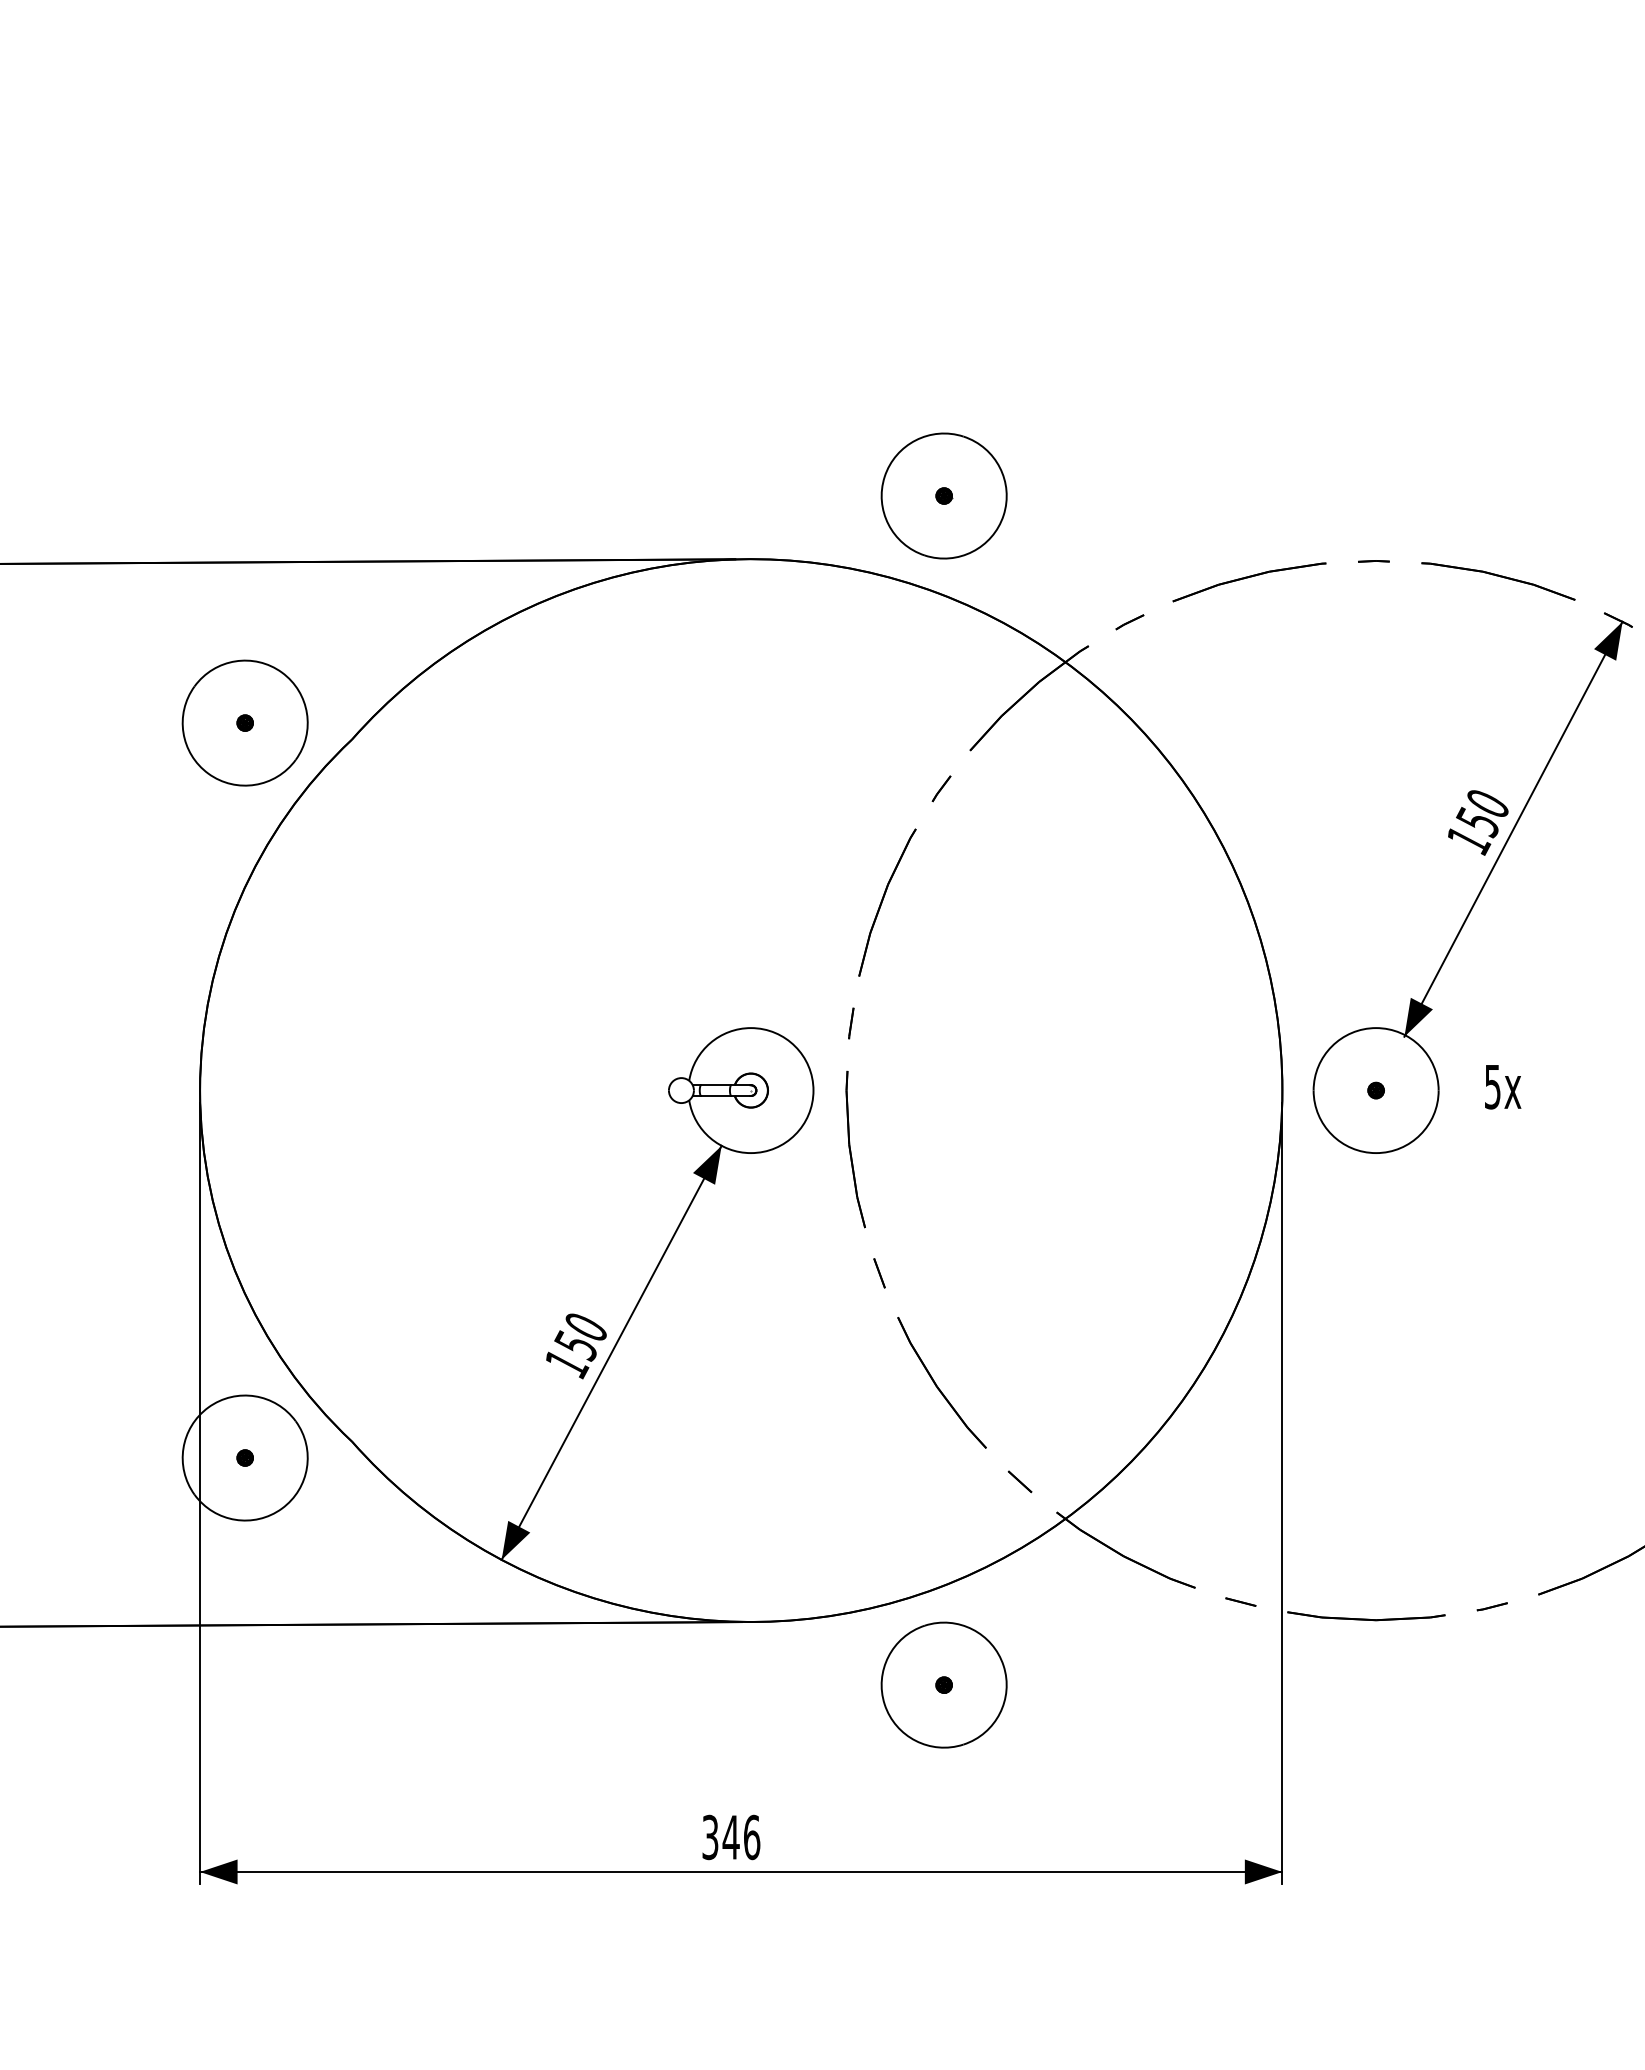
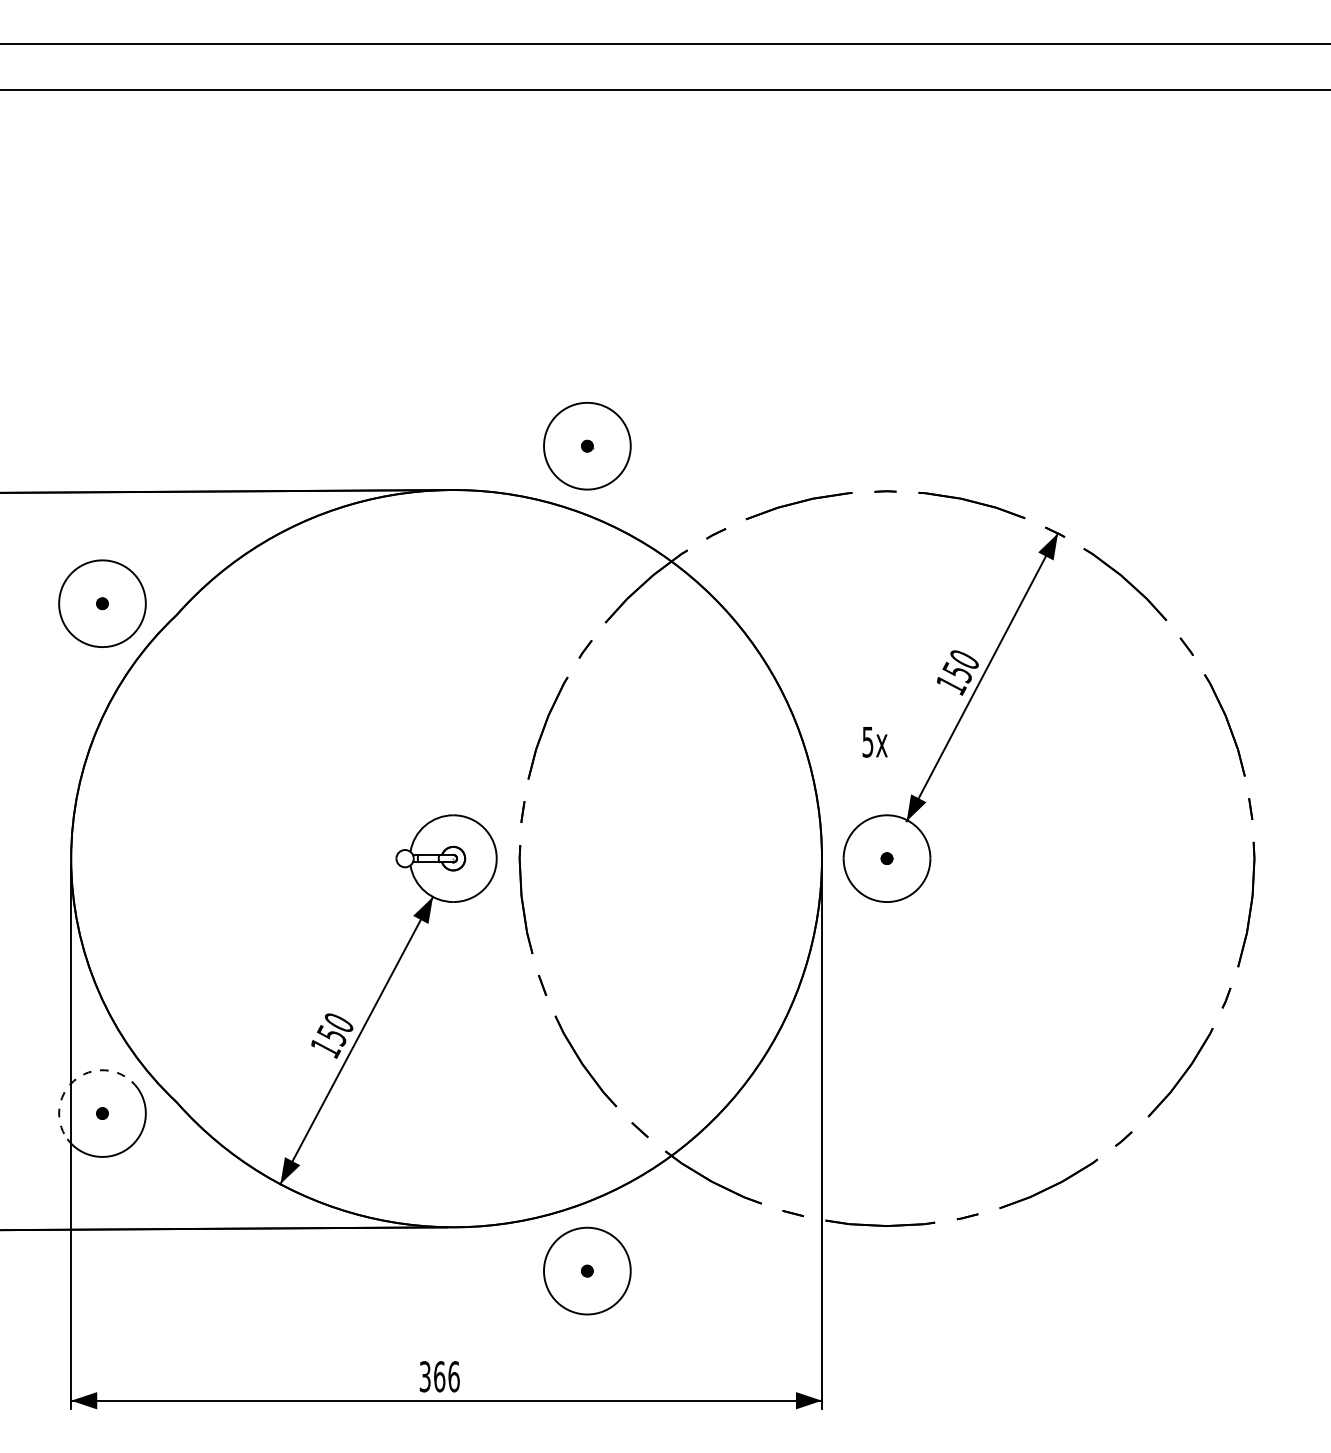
text: (1502, 1087) -> (874, 742), moved
arc: (209, 1407) -> (77, 1078), solid -> dashed
text: (731, 1837) -> (439, 1376), 346 -> 366

